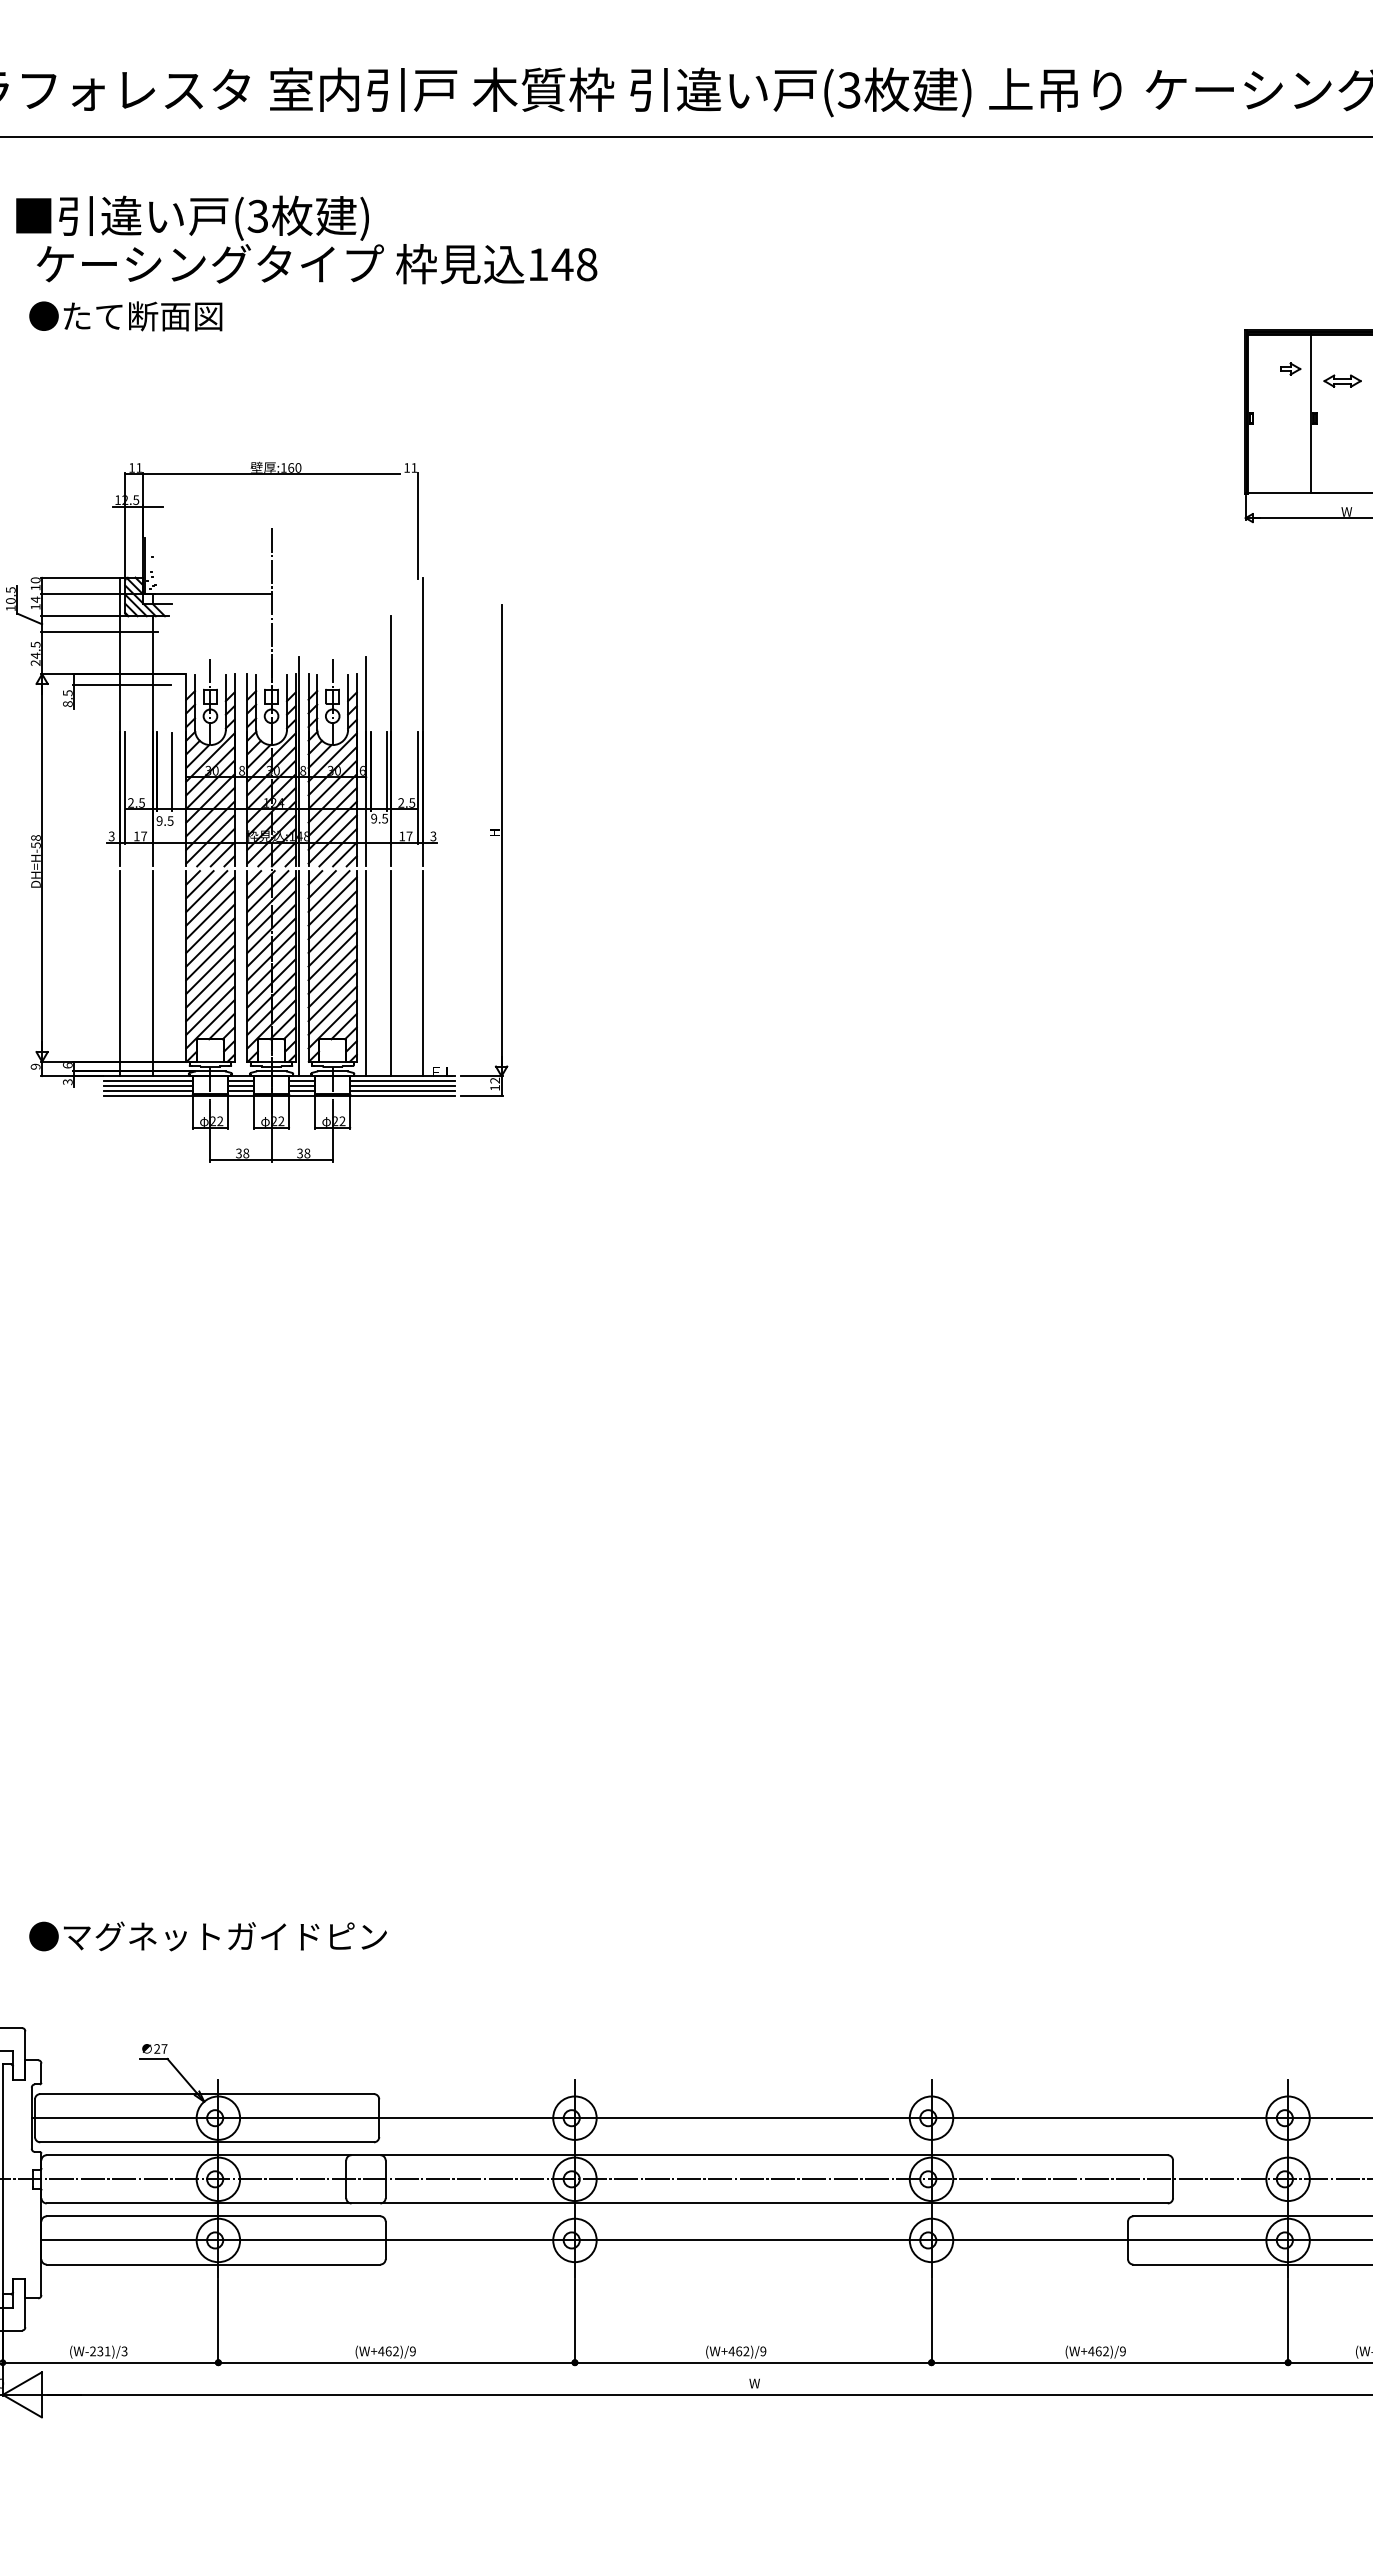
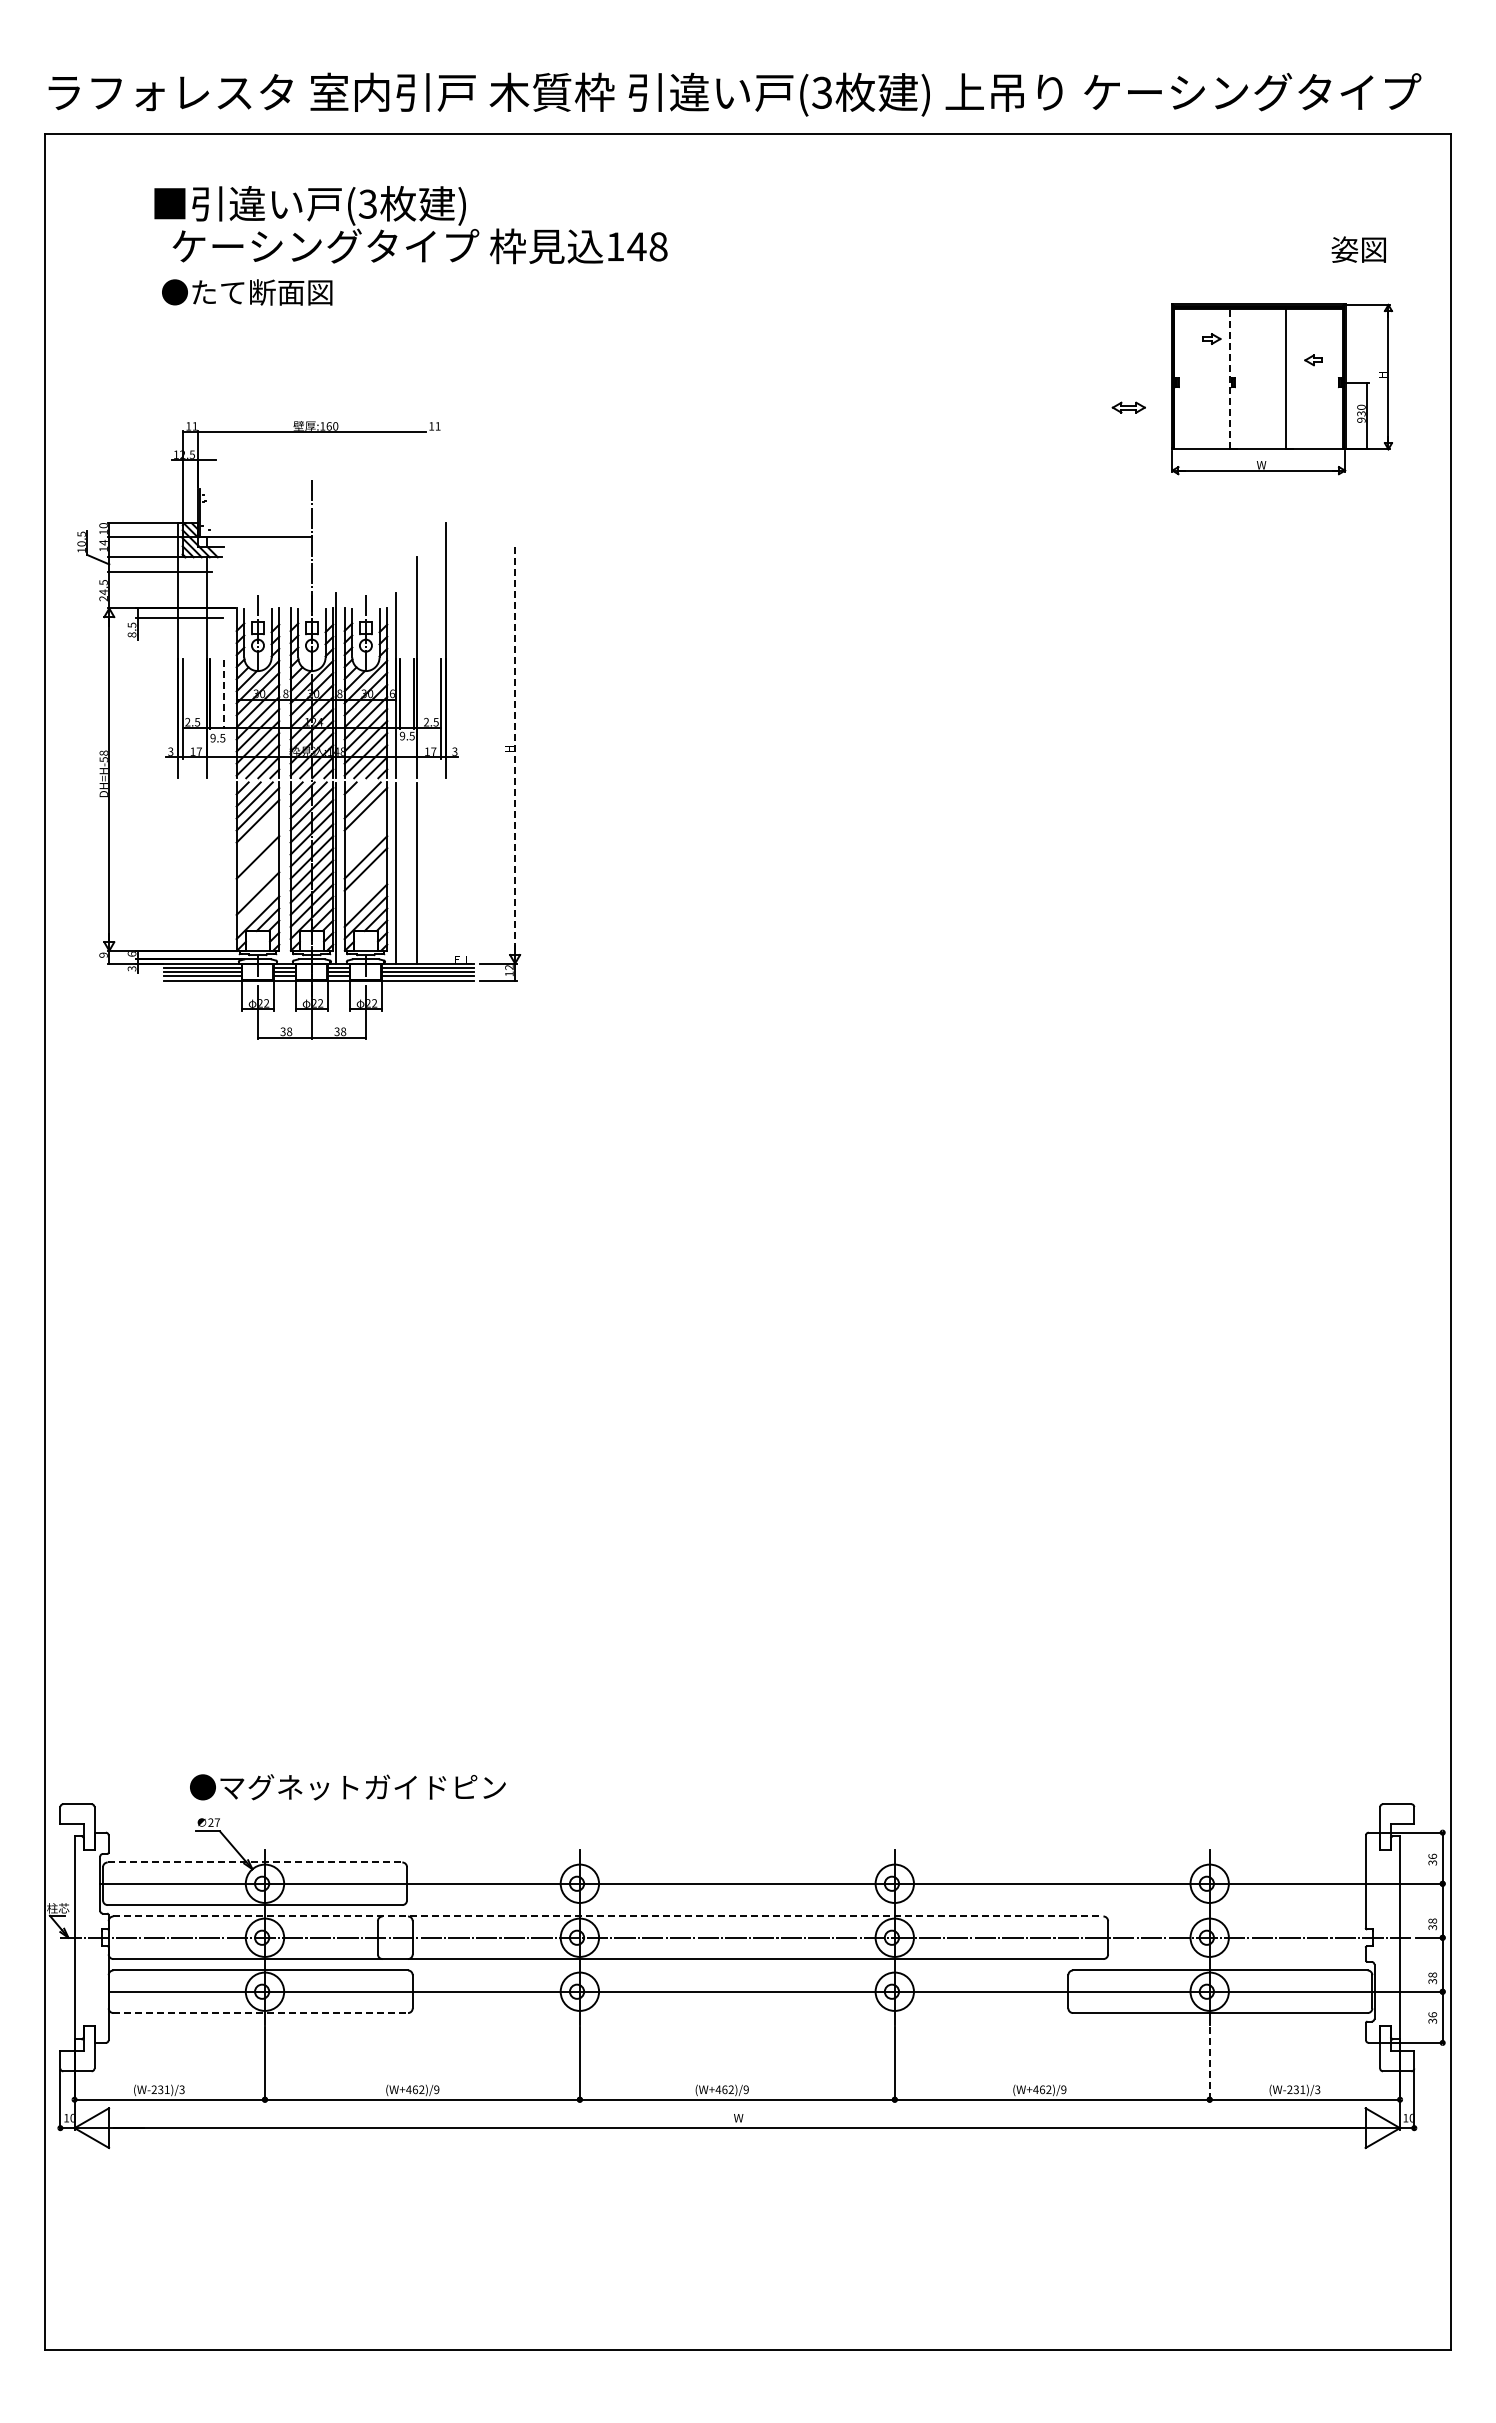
text: (306, 240) -> (410, 225), moved
text: (126, 316) -> (247, 292), moved
part: (1342, 380) -> (1128, 407), moved
line: (1310, 413) -> (1229, 378), solid -> dashed
line: (418, 525) -> (441, 477), removed
line: (171, 771) -> (223, 694), solid -> dashed
line: (502, 836) -> (515, 751), solid -> dashed
line: (322, 884) -> (356, 794), removed
line: (332, 915) -> (365, 821), removed
line: (209, 928) -> (257, 833), removed
line: (332, 928) -> (365, 833), removed
line: (209, 942) -> (257, 845), removed
line: (332, 942) -> (365, 845), removed
line: (209, 969) -> (257, 869), removed
line: (120, 973) -> (178, 872), removed
line: (152, 973) -> (206, 872), removed
line: (422, 973) -> (445, 872), removed
line: (209, 983) -> (257, 881), removed
line: (332, 983) -> (365, 881), removed
line: (332, 996) -> (365, 893), removed
line: (209, 1010) -> (257, 905), removed
text: (207, 1936) -> (347, 1787), moved
line: (207, 2094) -> (255, 1862), solid -> dashed
line: (607, 2155) -> (608, 1916), solid -> dashed
line: (214, 2265) -> (261, 2013), solid -> dashed
line: (1287, 2322) -> (1209, 2064), solid -> dashed

